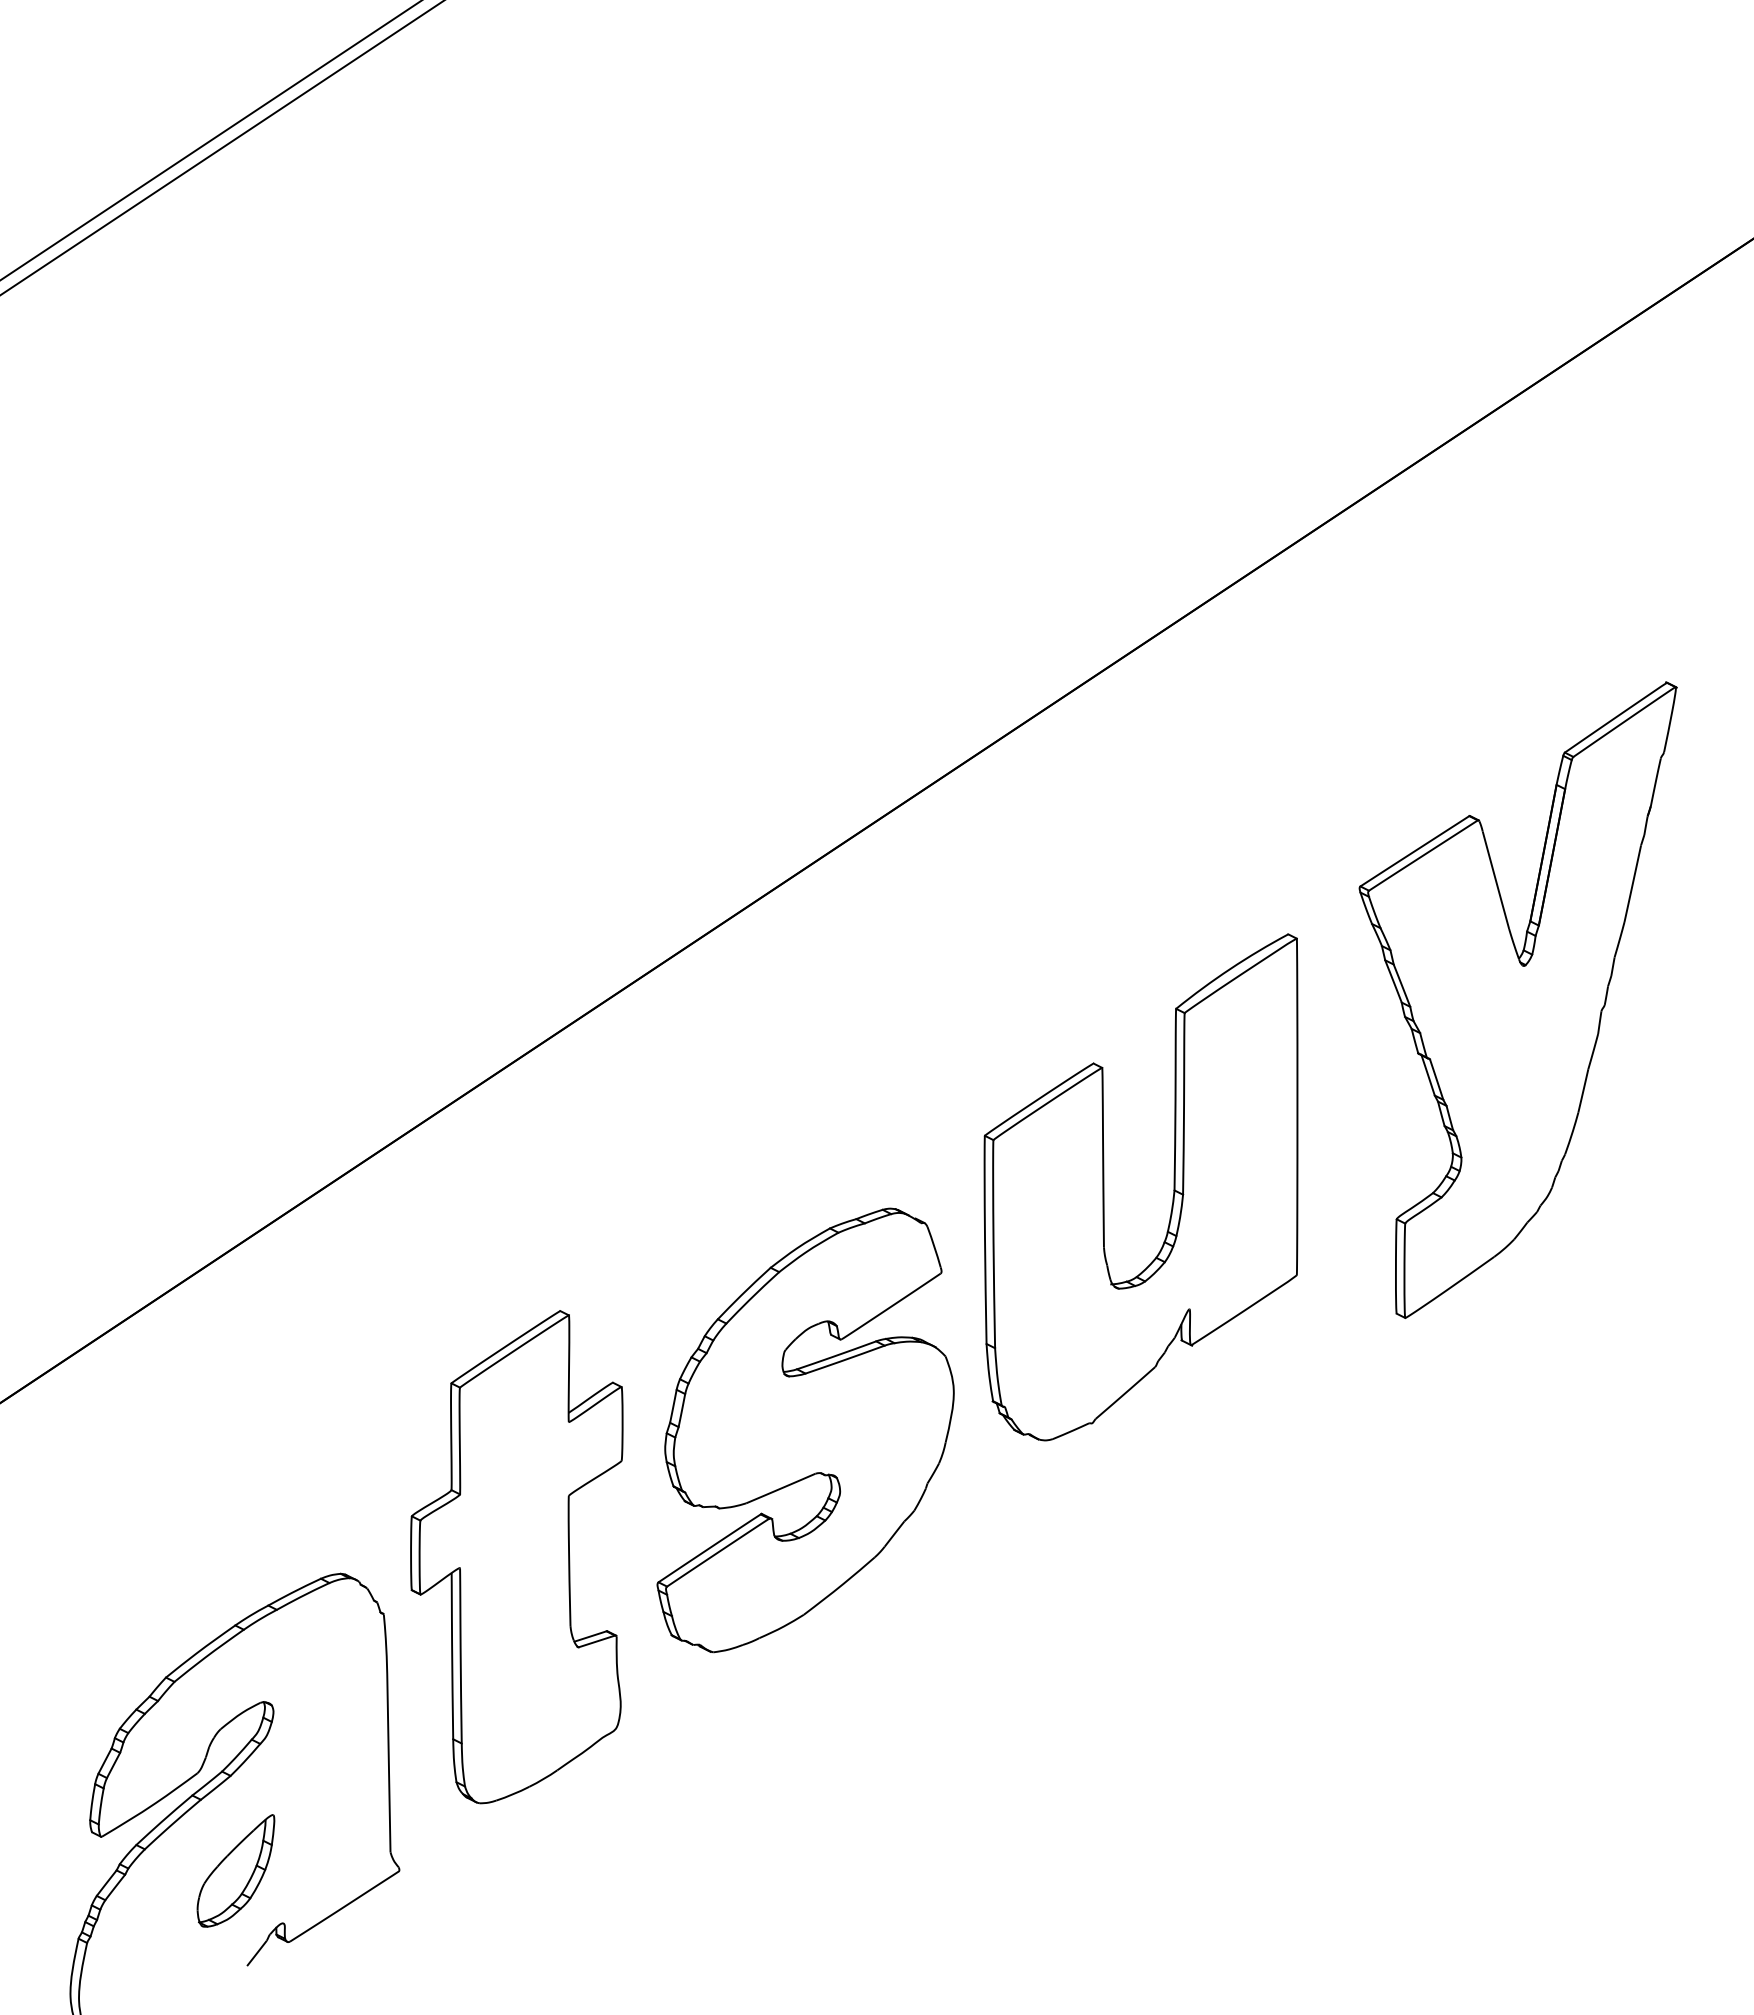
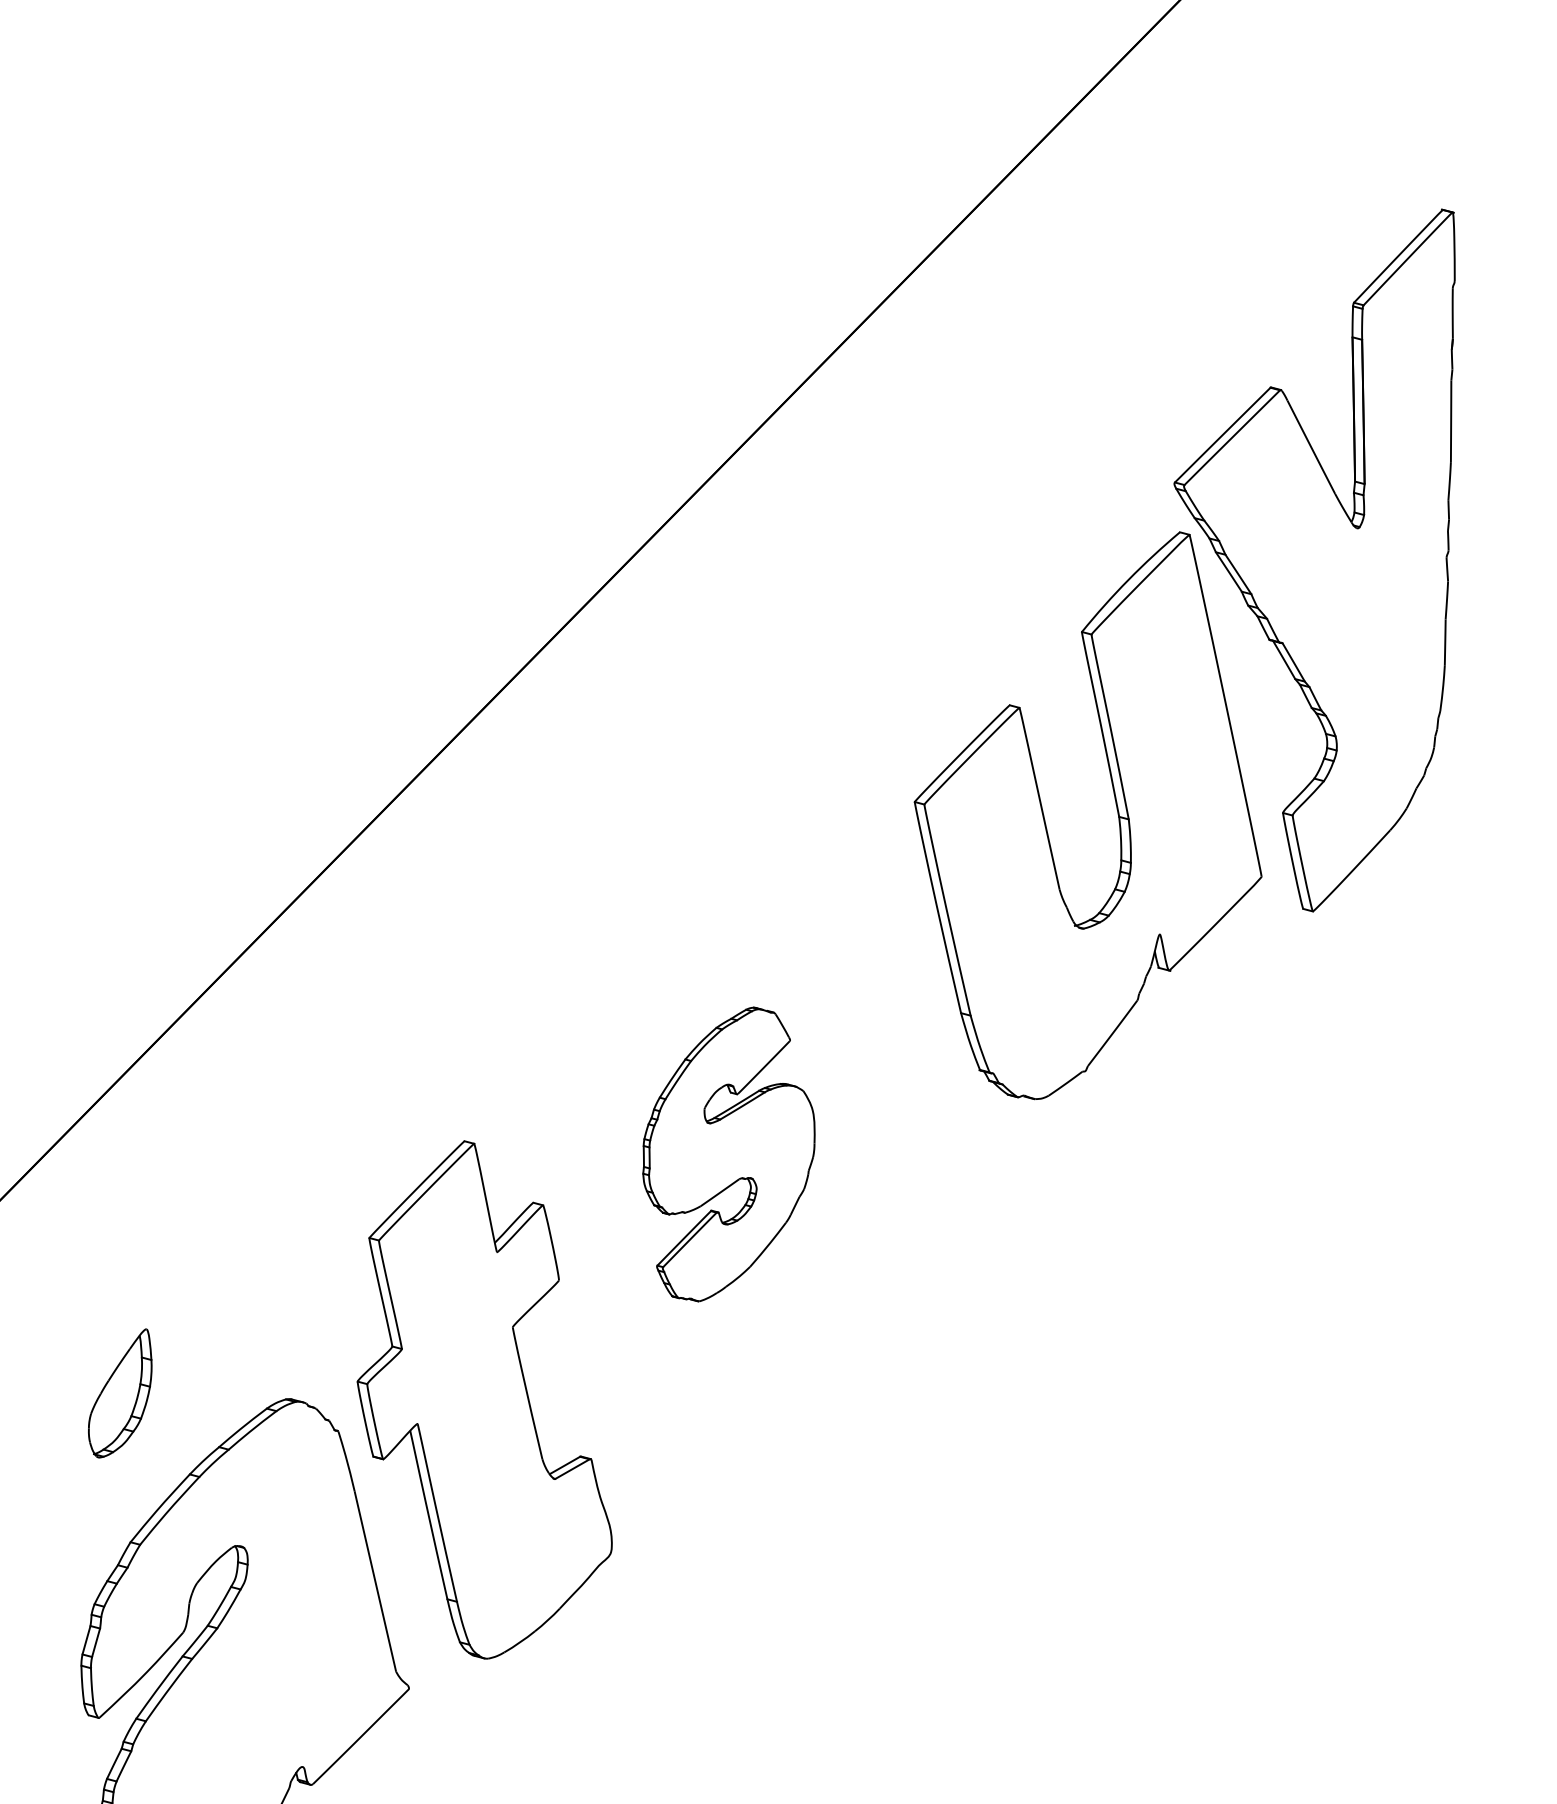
part: (1173, 1187) -> (1117, 814), moved
part: (805, 1430) -> (727, 1154), size x0.6
part: (516, 1557) -> (472, 1401), moved
part: (235, 1870) -> (119, 1393), moved

